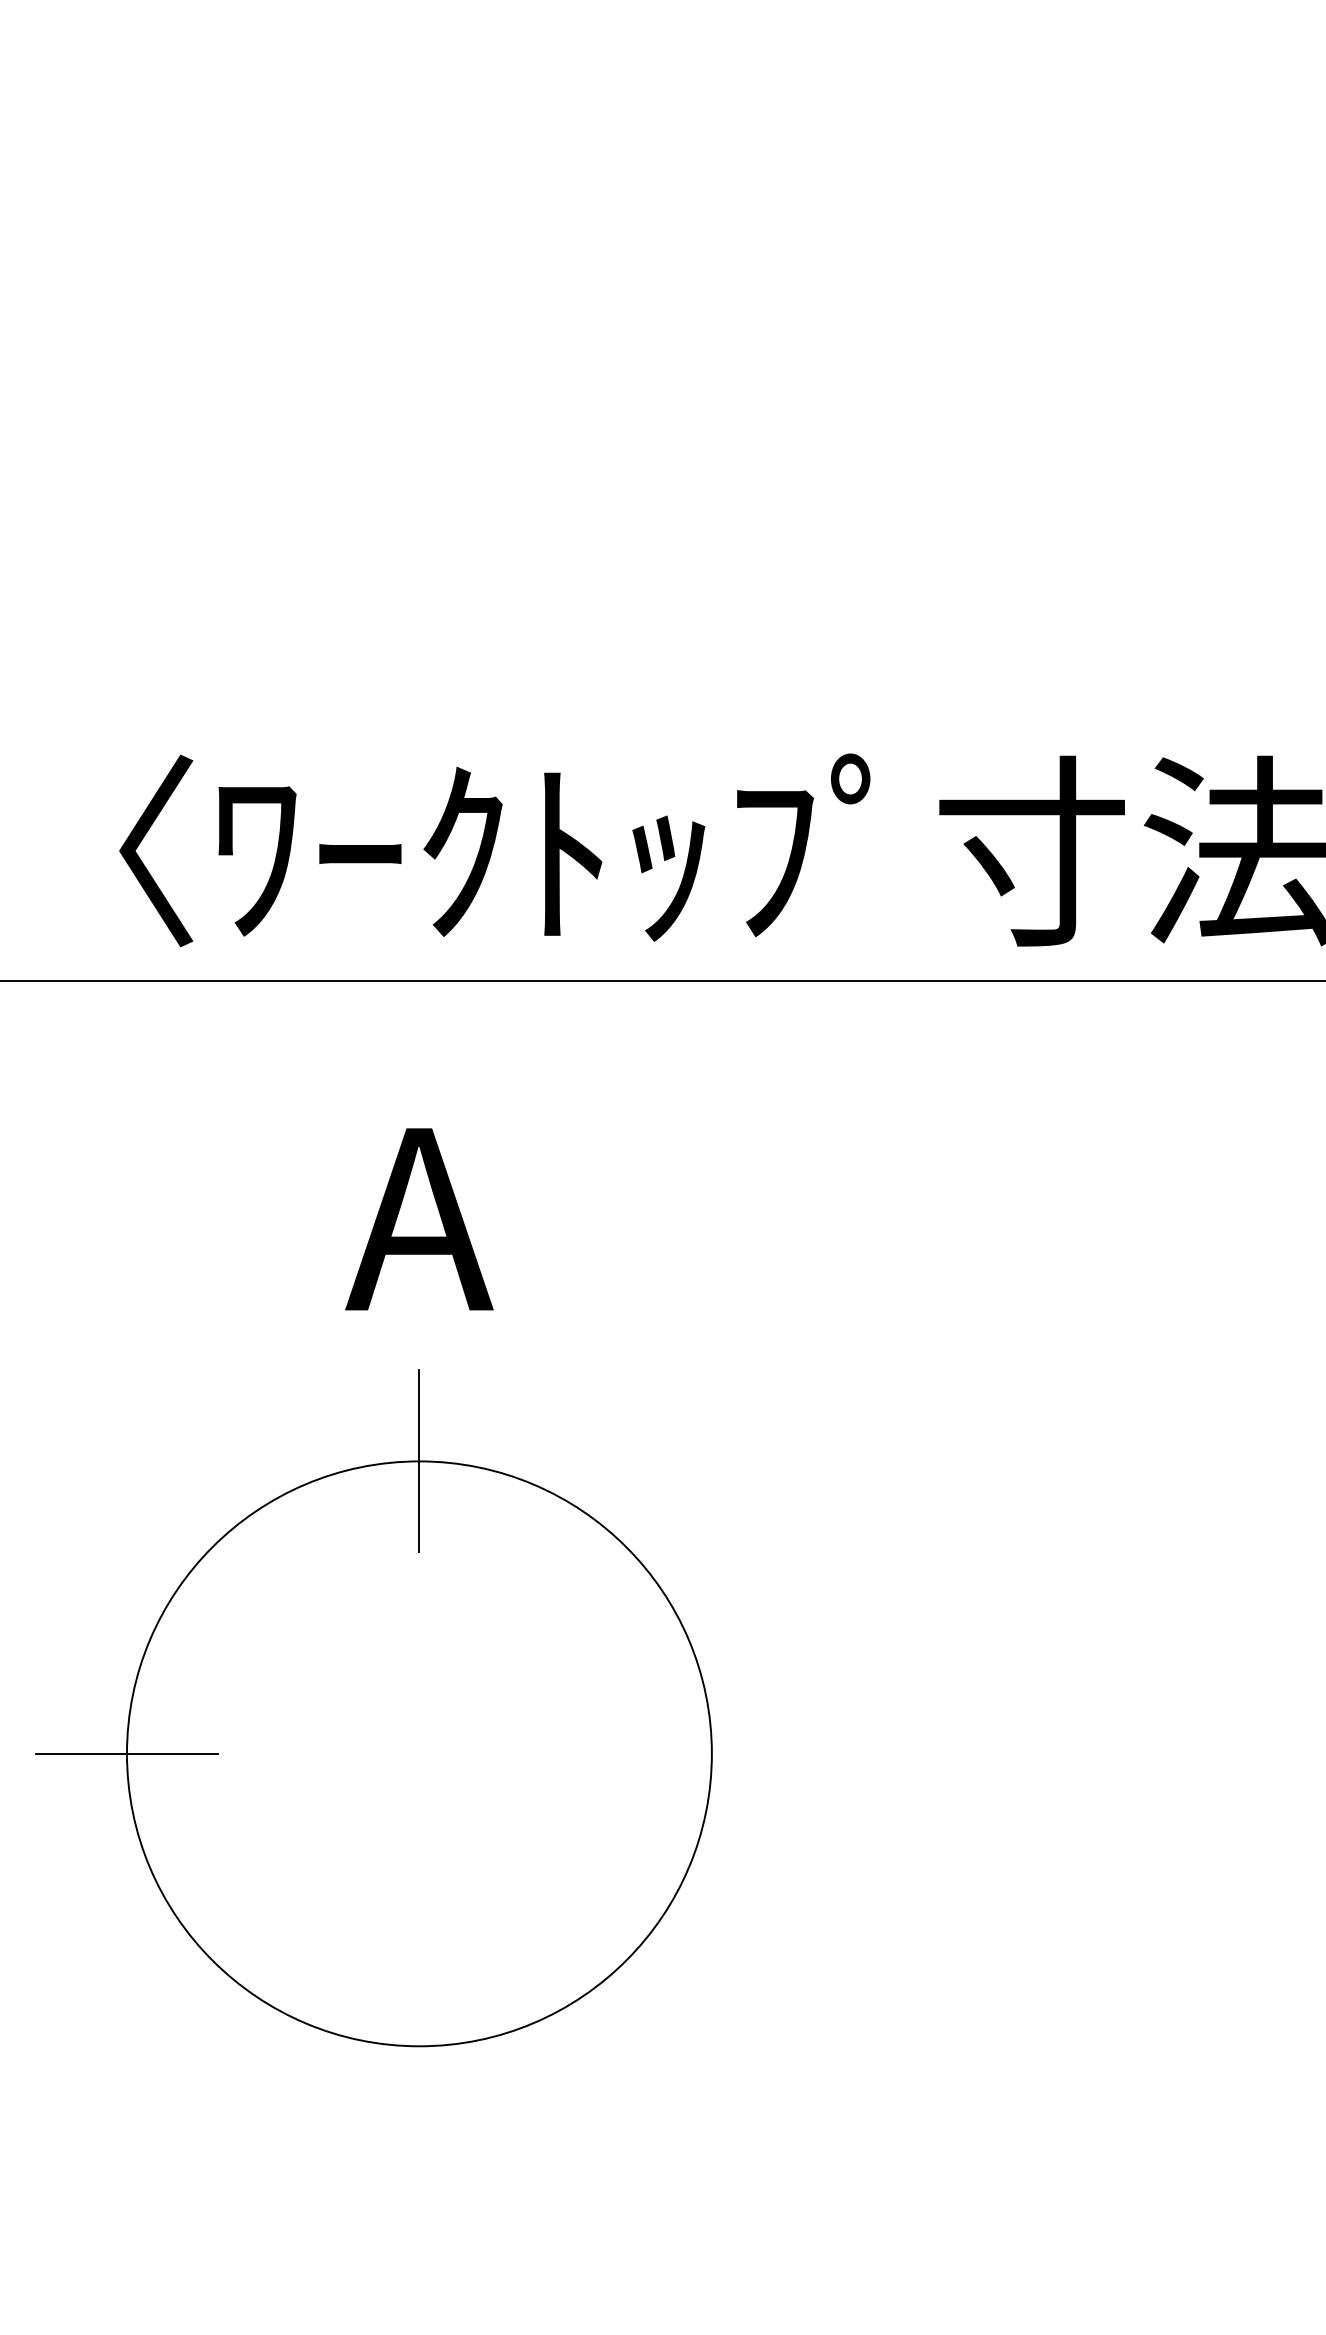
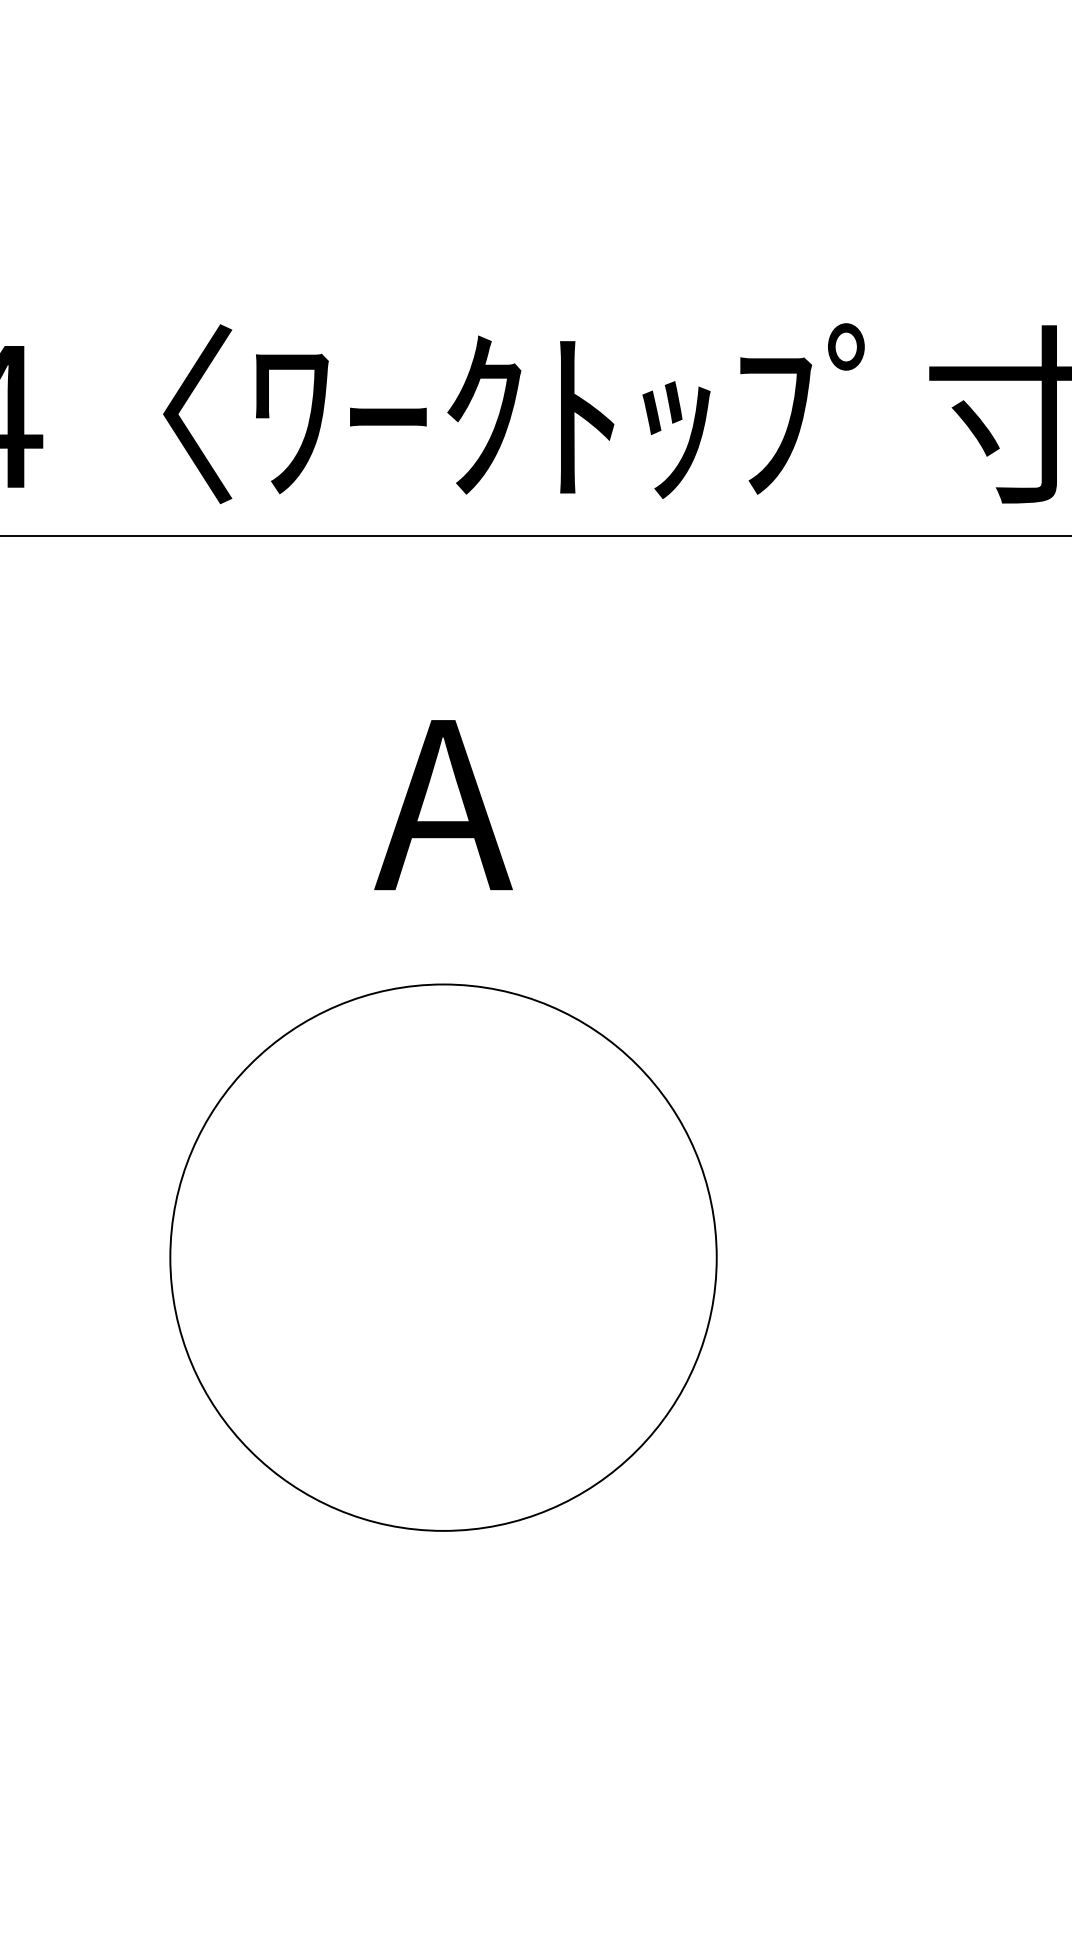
text: (419, 1219) -> (443, 805), moved
line: (419, 1461) -> (443, 984), removed
line: (127, 1753) -> (170, 1257), removed

